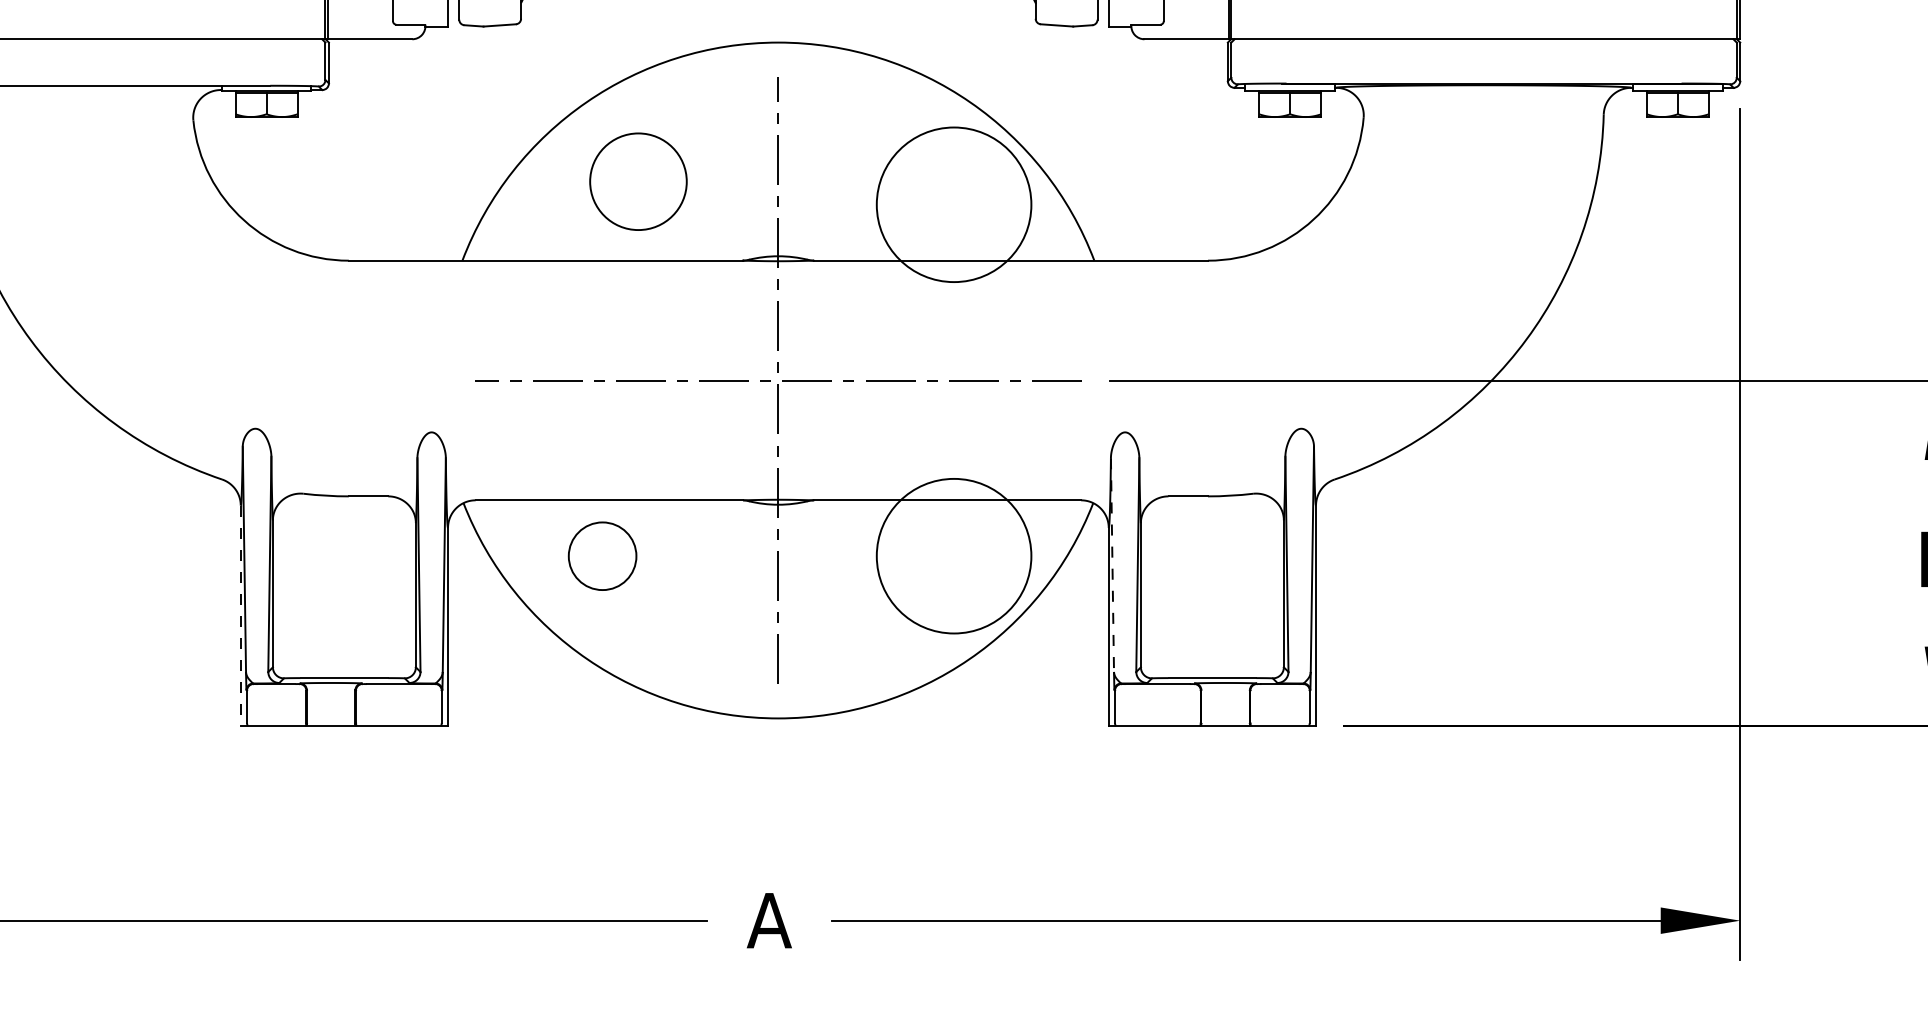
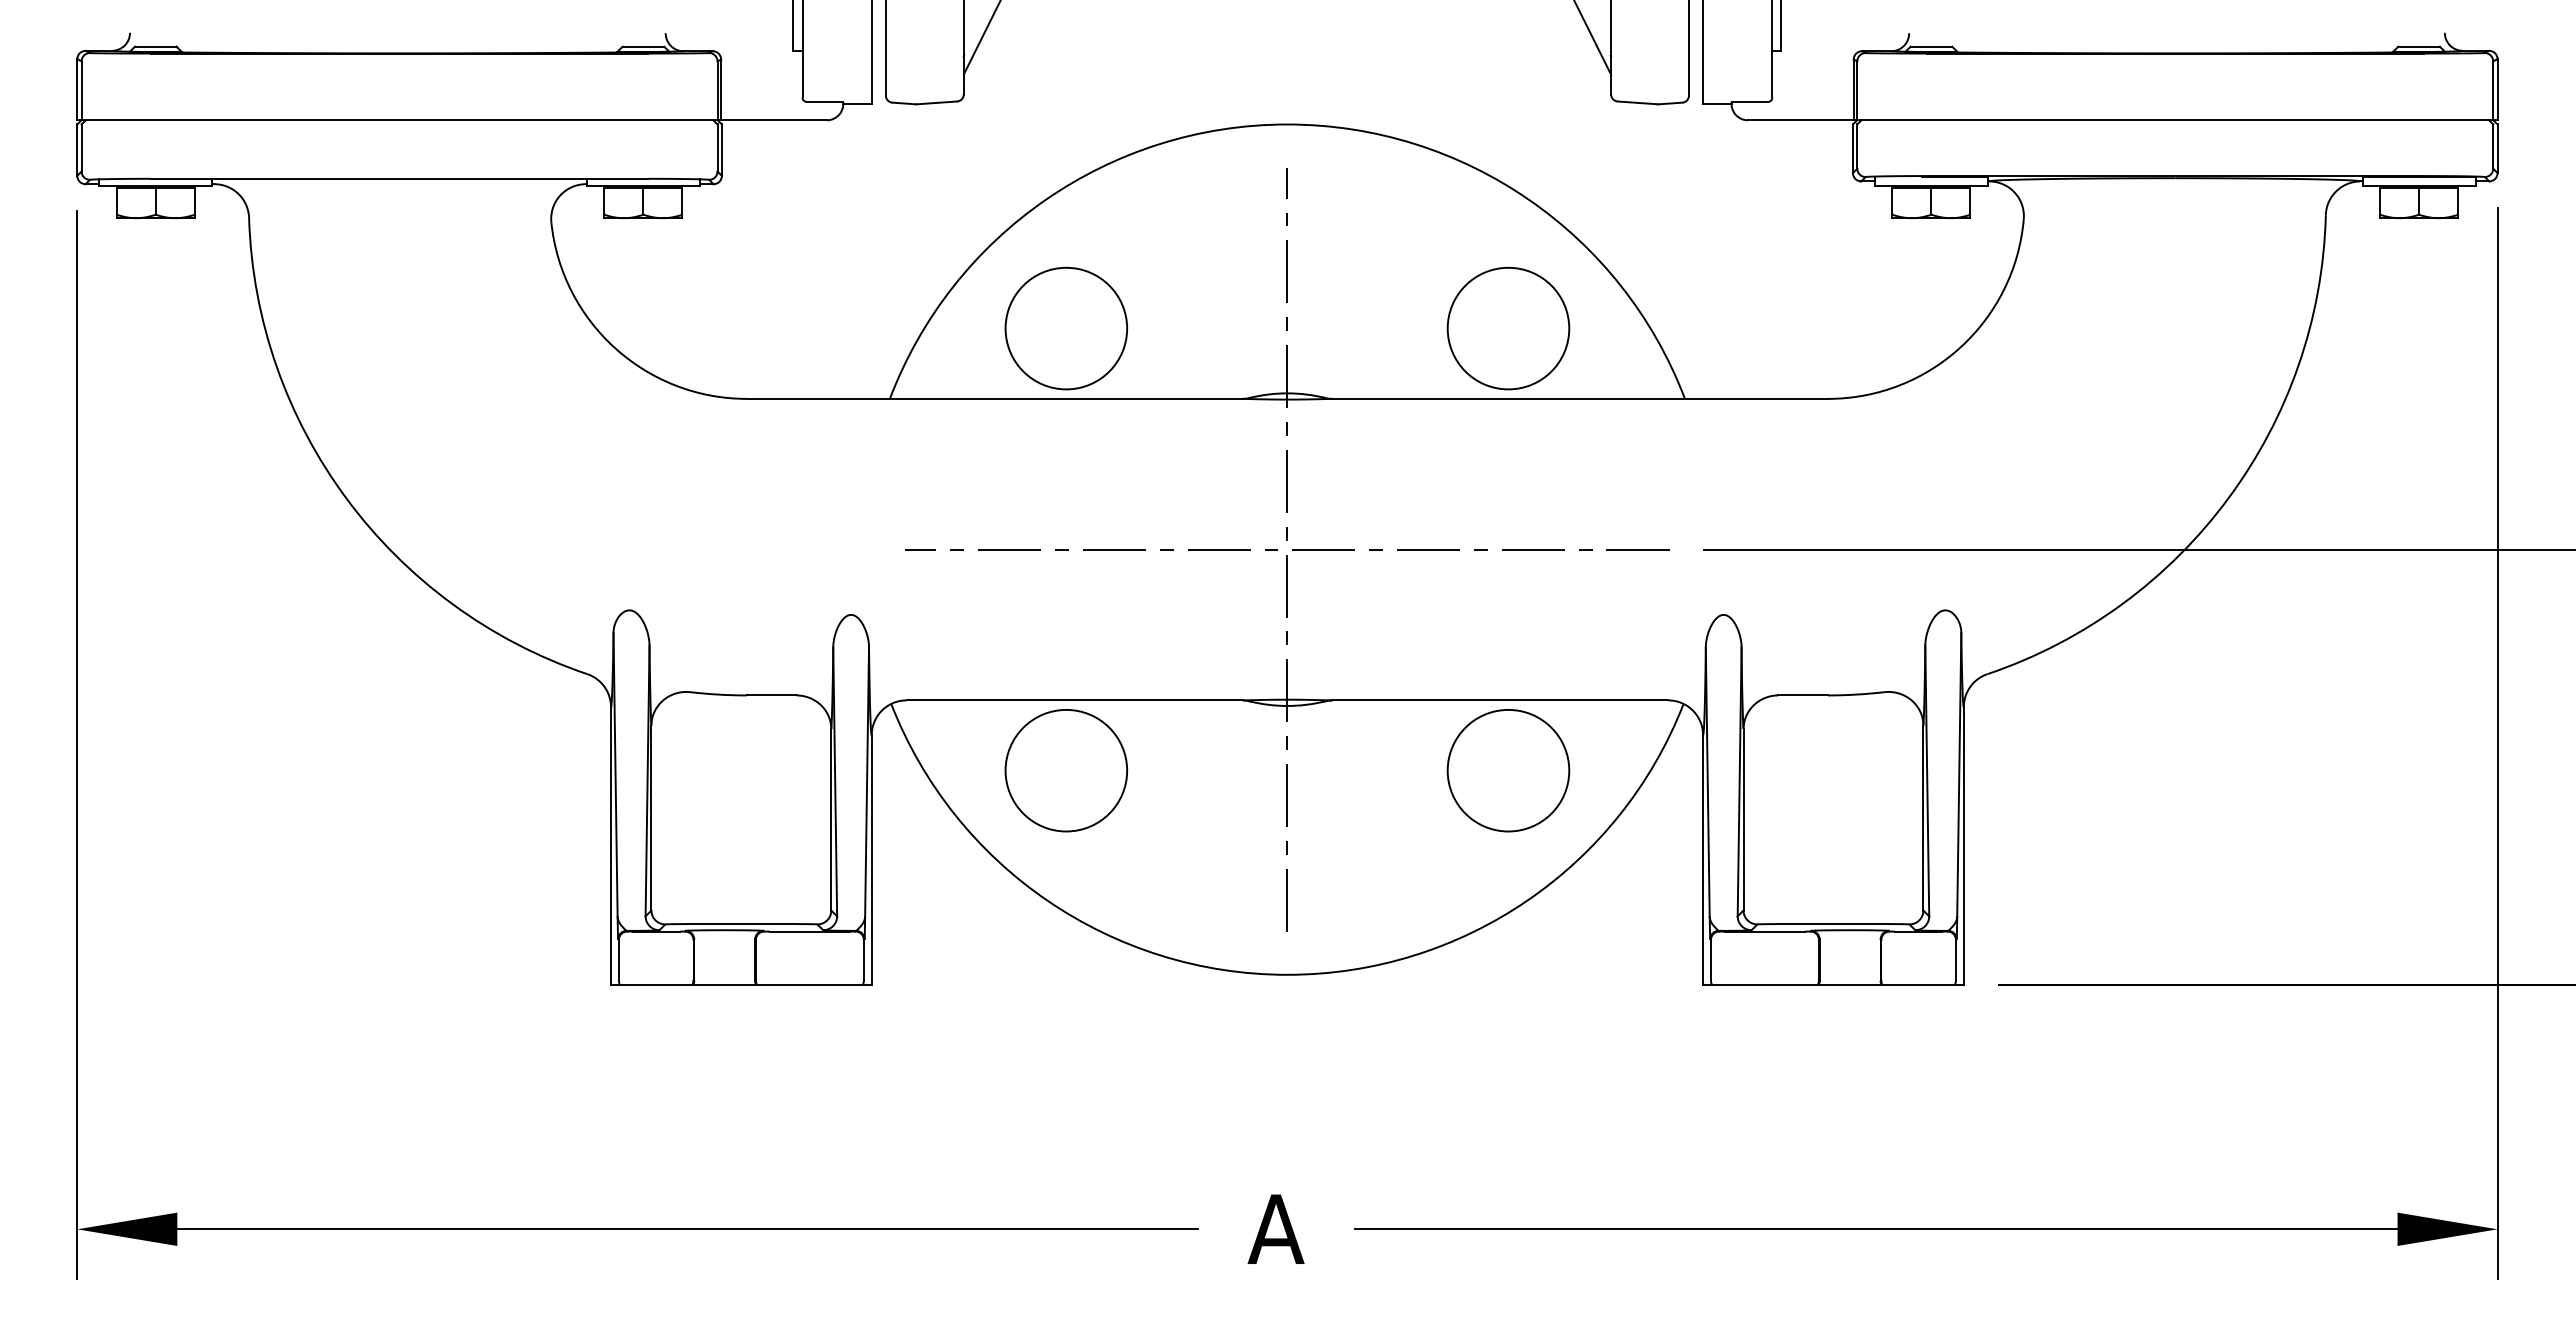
circle: (637, 181) -> (1065, 328), moved
circle: (954, 204) -> (1508, 328), size x0.62
circle: (602, 556) -> (1065, 770), size x1.43
circle: (954, 556) -> (1508, 770), size x0.62
line: (1112, 565) -> (1707, 782), dashed -> solid
line: (240, 615) -> (610, 845), dashed -> solid

